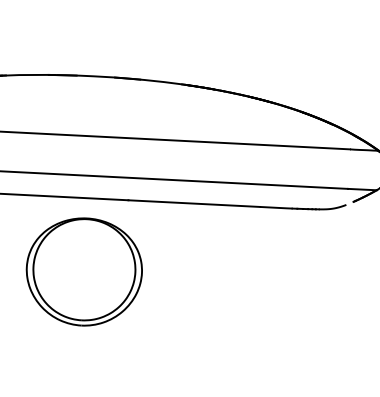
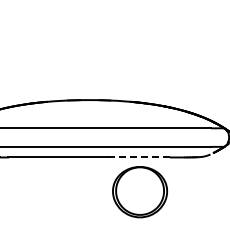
line: (193, 203) -> (138, 157), solid -> dashed
part: (85, 272) -> (140, 192), moved

